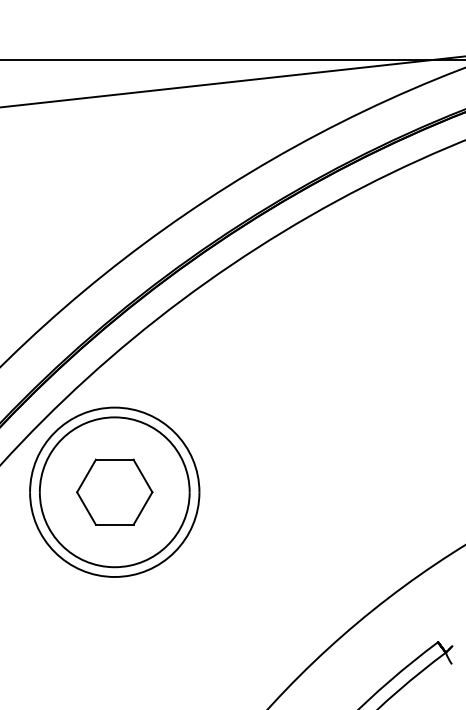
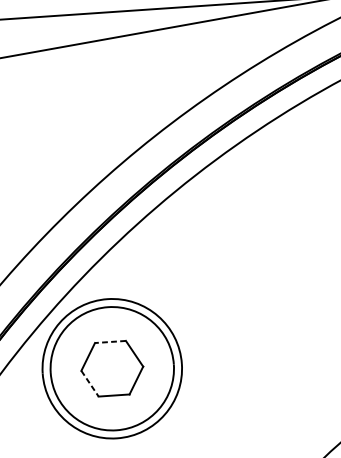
line: (114, 459) -> (110, 341), solid -> dashed
line: (86, 508) -> (89, 383), solid -> dashed

